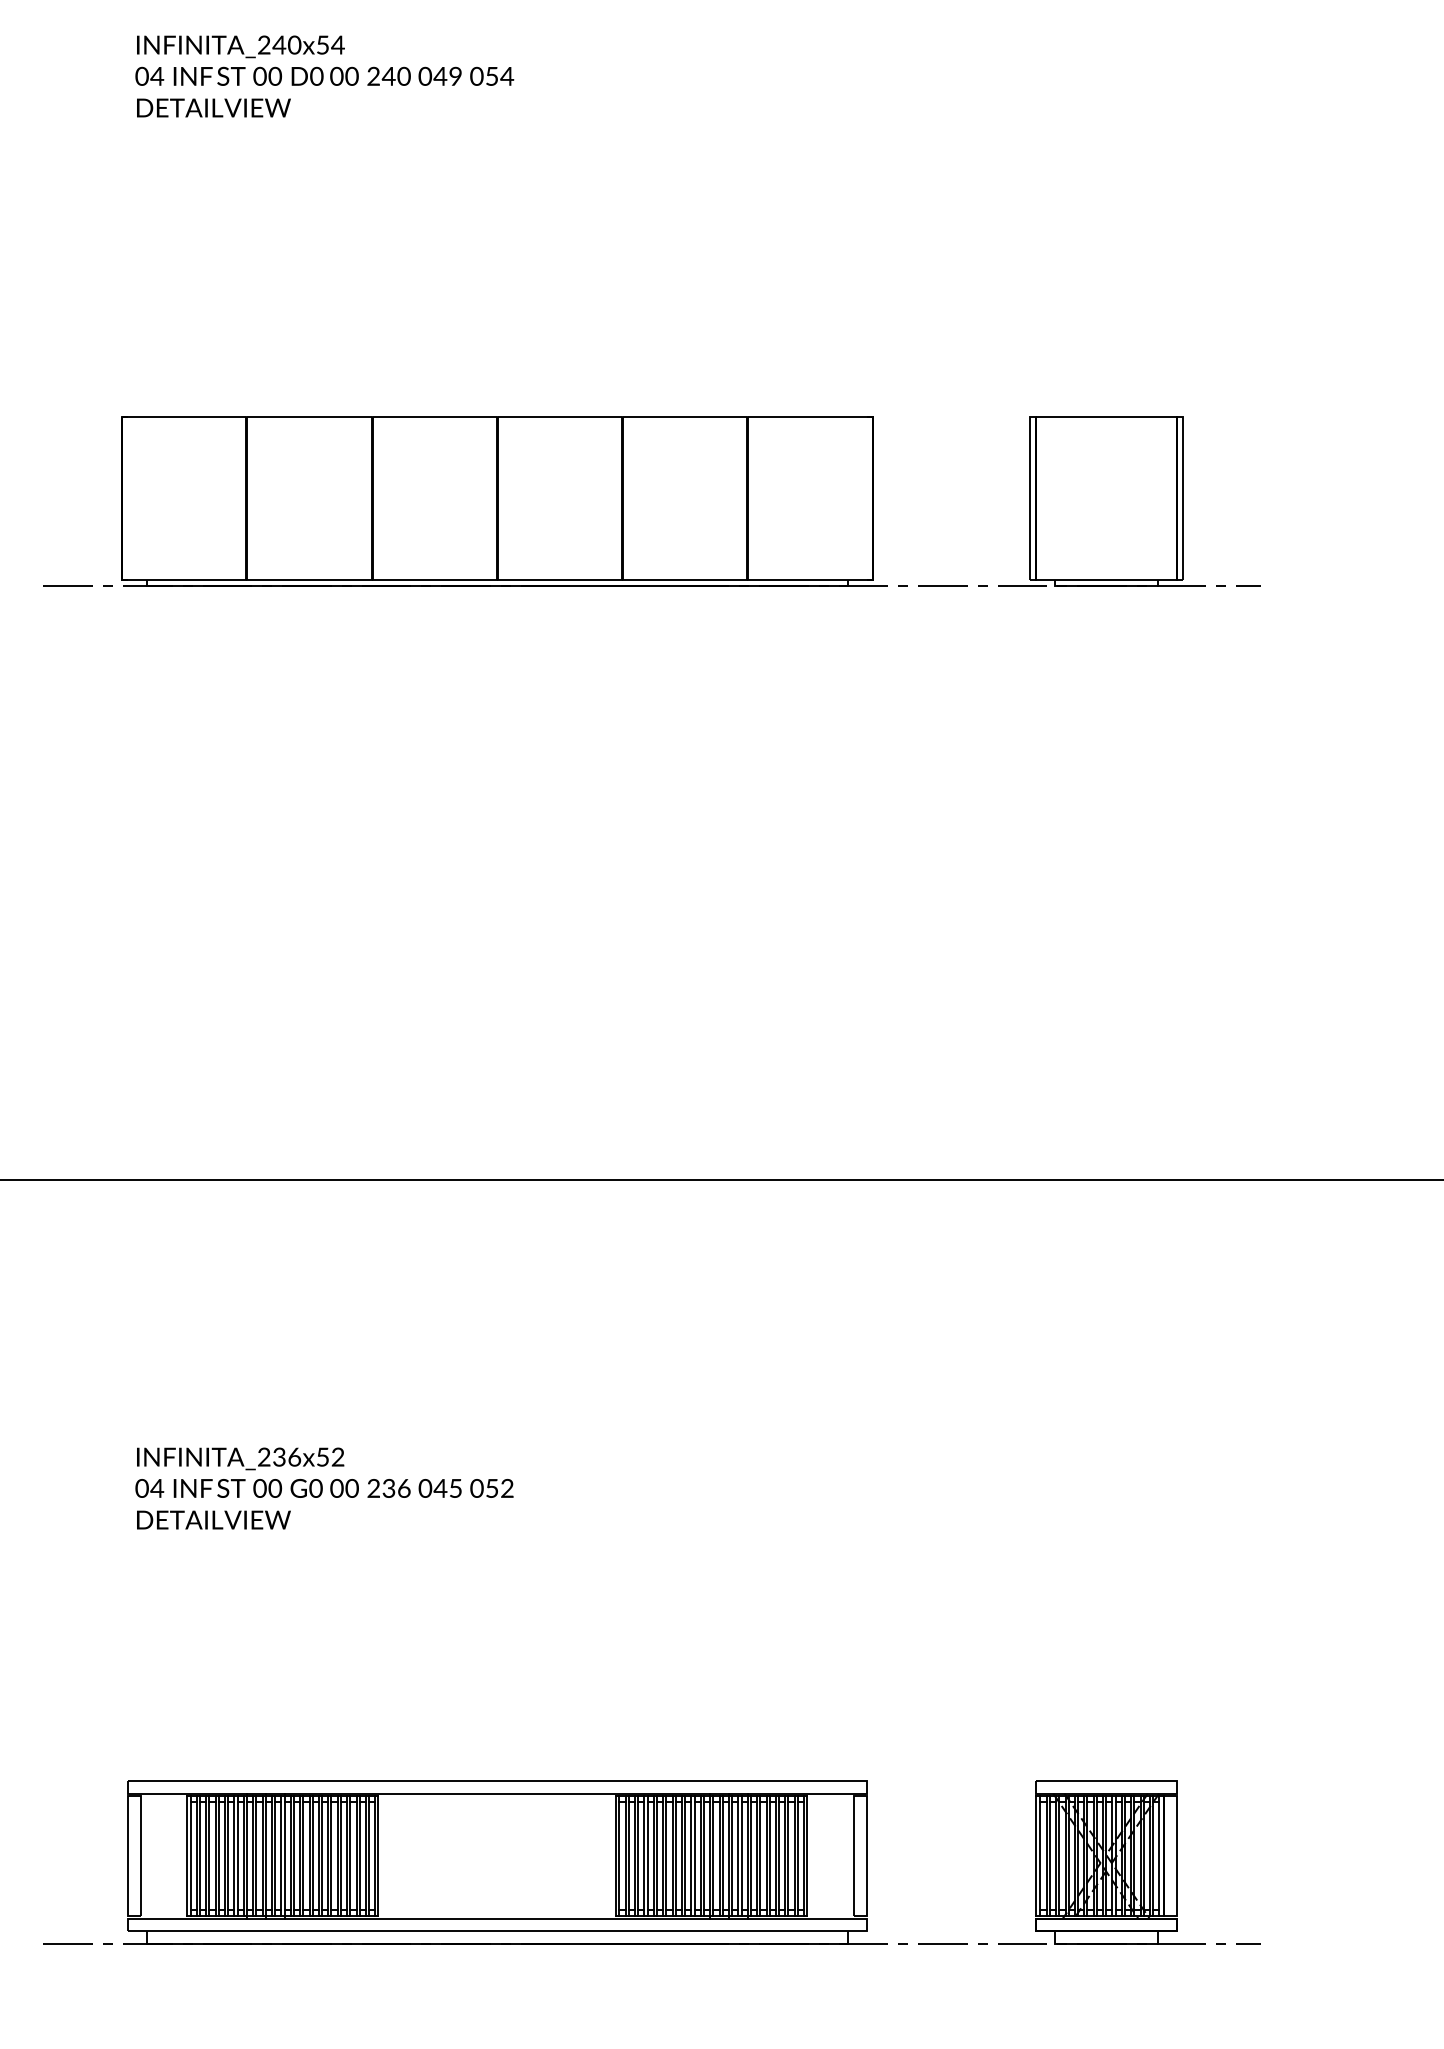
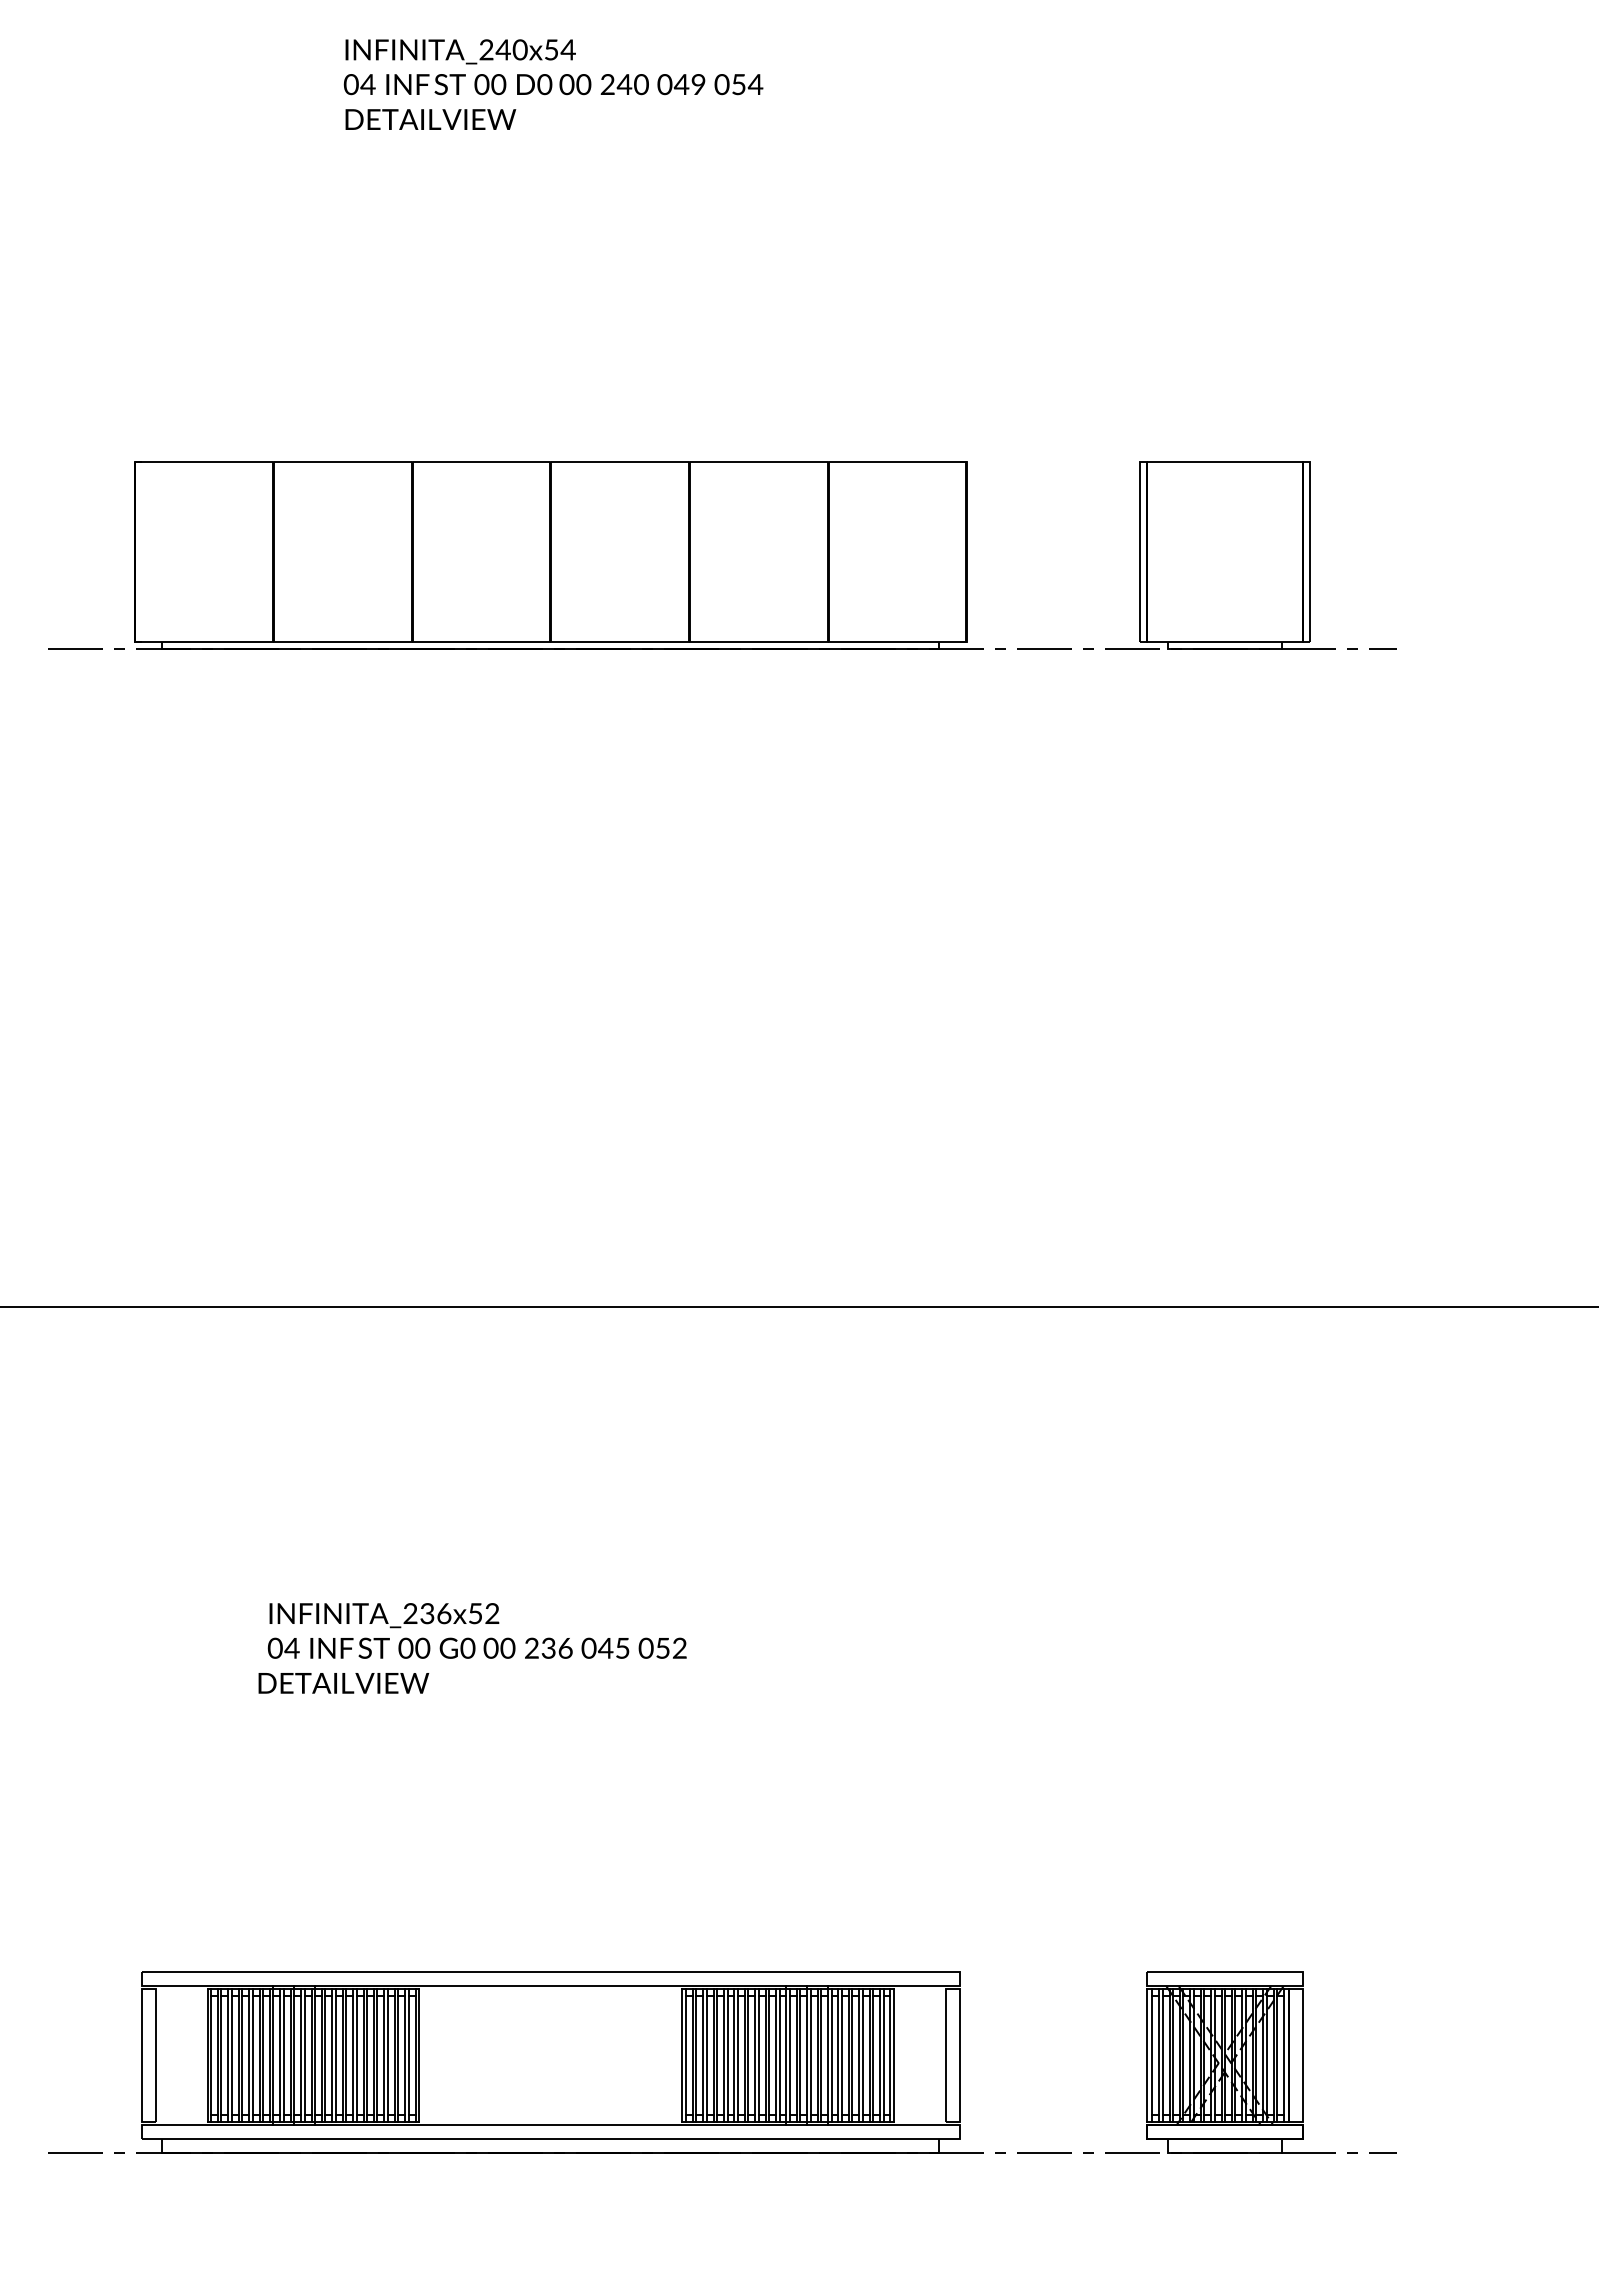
text: (324, 60) -> (553, 67), moved
text: (213, 107) -> (430, 119), moved
text: (323, 1472) -> (476, 1630), moved
text: (213, 1520) -> (343, 1683), moved

